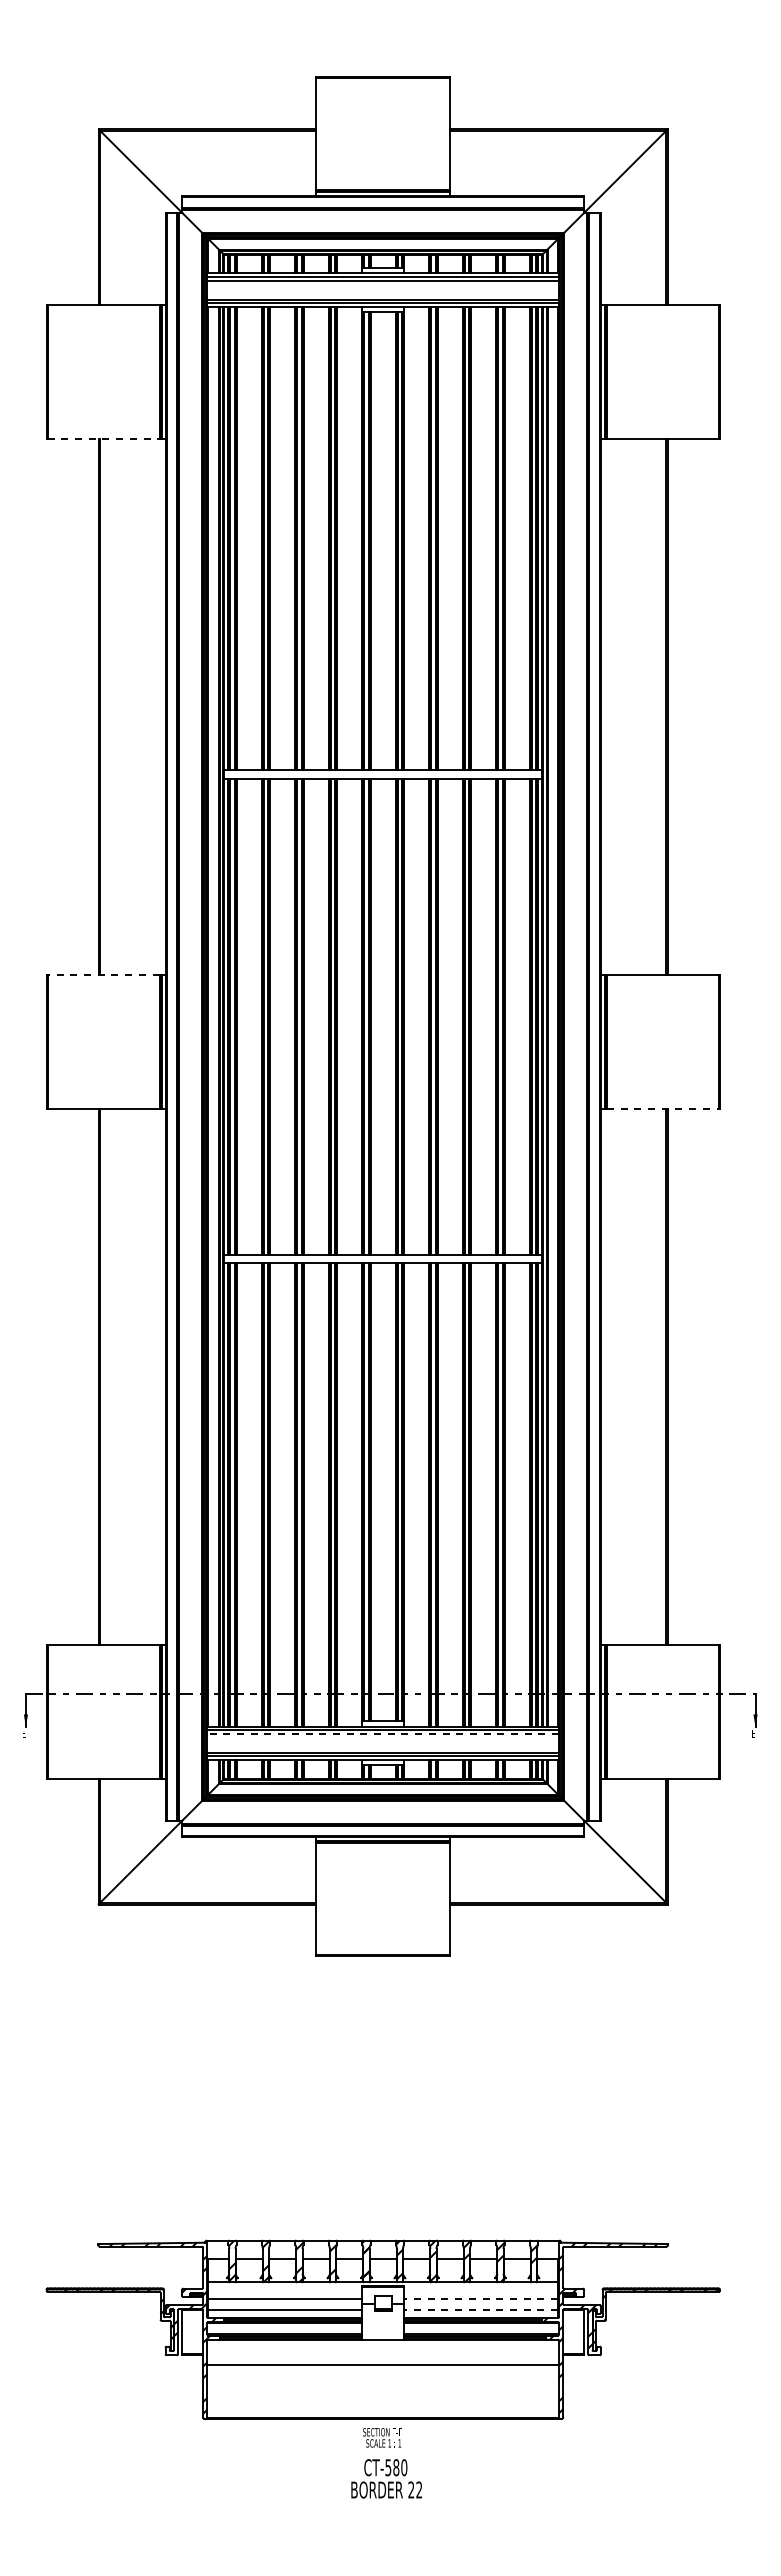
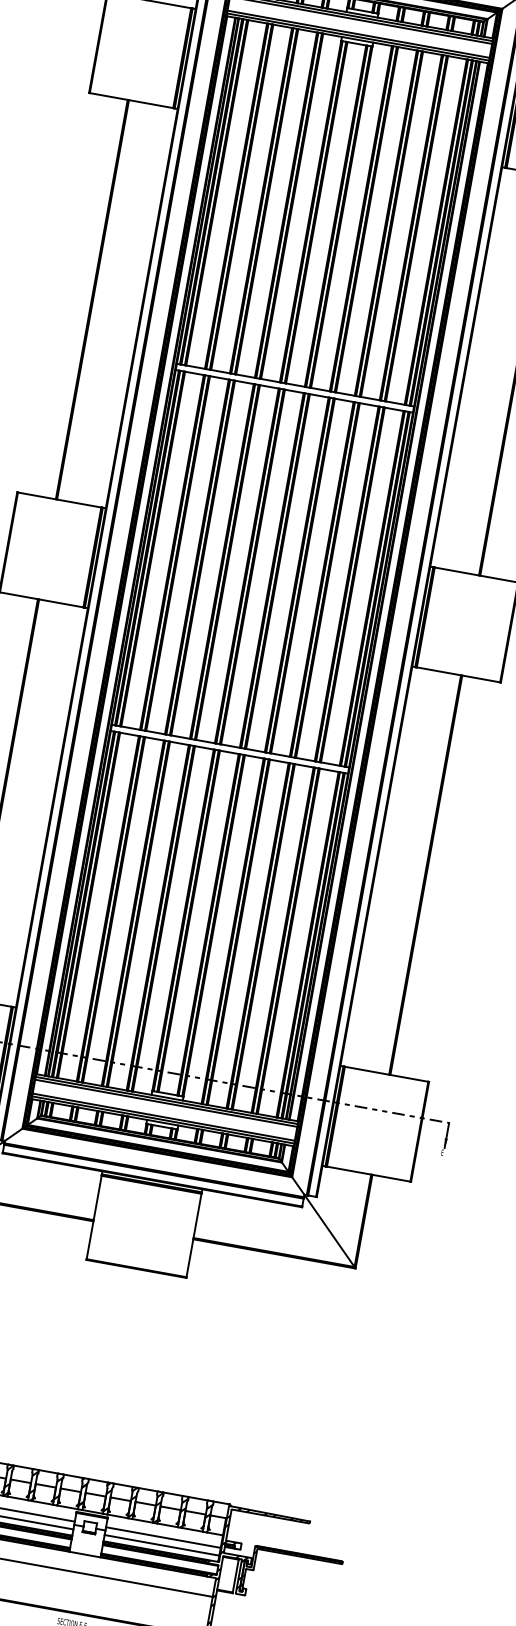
line: (103, 438) -> (131, 100), dashed -> solid
line: (103, 974) -> (59, 499), dashed -> solid
line: (662, 1108) -> (458, 674), dashed -> solid
line: (383, 1734) -> (166, 1103), dashed -> solid
line: (481, 2299) -> (163, 1537), dashed -> solid
line: (481, 2309) -> (162, 1545), dashed -> solid

